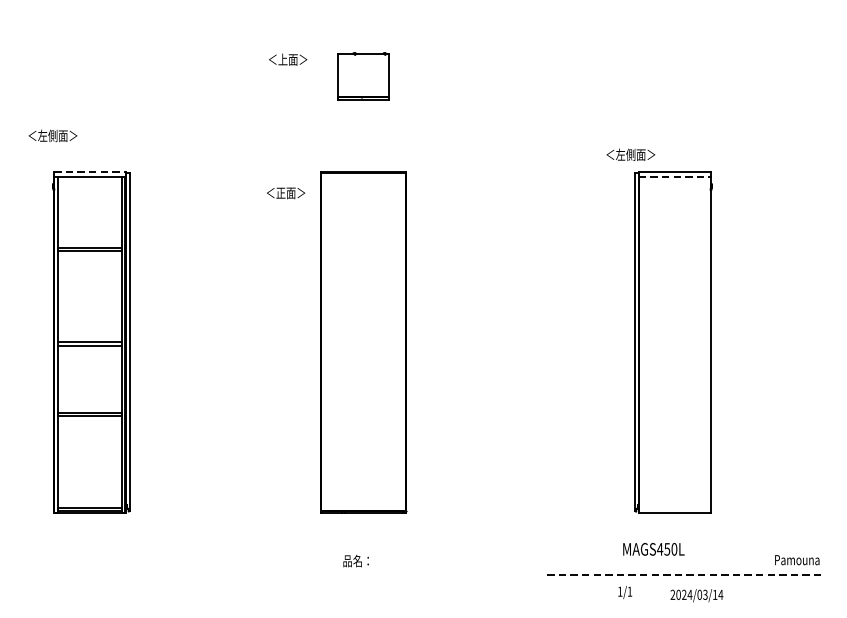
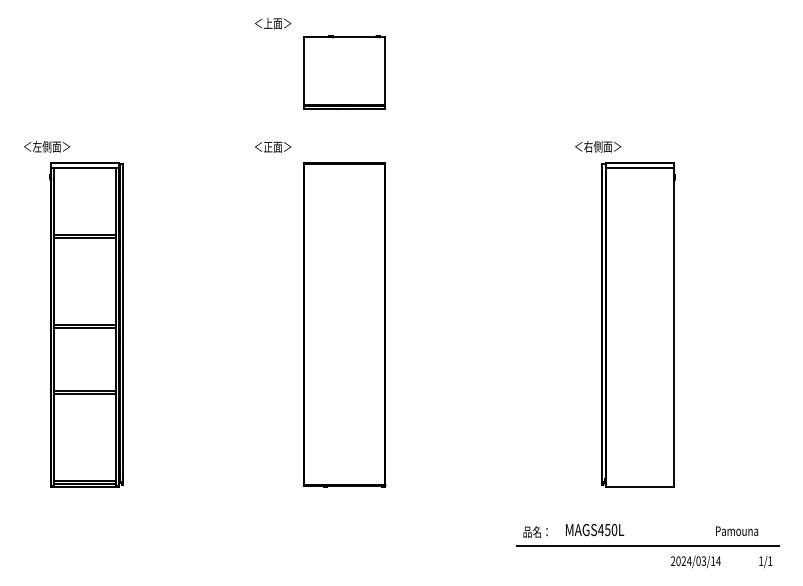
text: (288, 59) -> (273, 23), moved
part: (363, 76) -> (344, 72), size x1.67
text: (53, 135) -> (47, 146), moved
text: (620, 154) -> (588, 146), ＜左側面＞ -> ＜右側面＞
line: (90, 171) -> (85, 162), dashed -> solid
line: (675, 176) -> (640, 167), dashed -> solid
text: (286, 192) -> (273, 146), moved
text: (654, 549) -> (595, 530), moved
text: (797, 559) -> (737, 530), moved
text: (356, 560) -> (535, 531), moved
line: (682, 575) -> (647, 545), dashed -> solid
text: (624, 592) -> (765, 561), moved
text: (696, 595) -> (695, 561), moved

